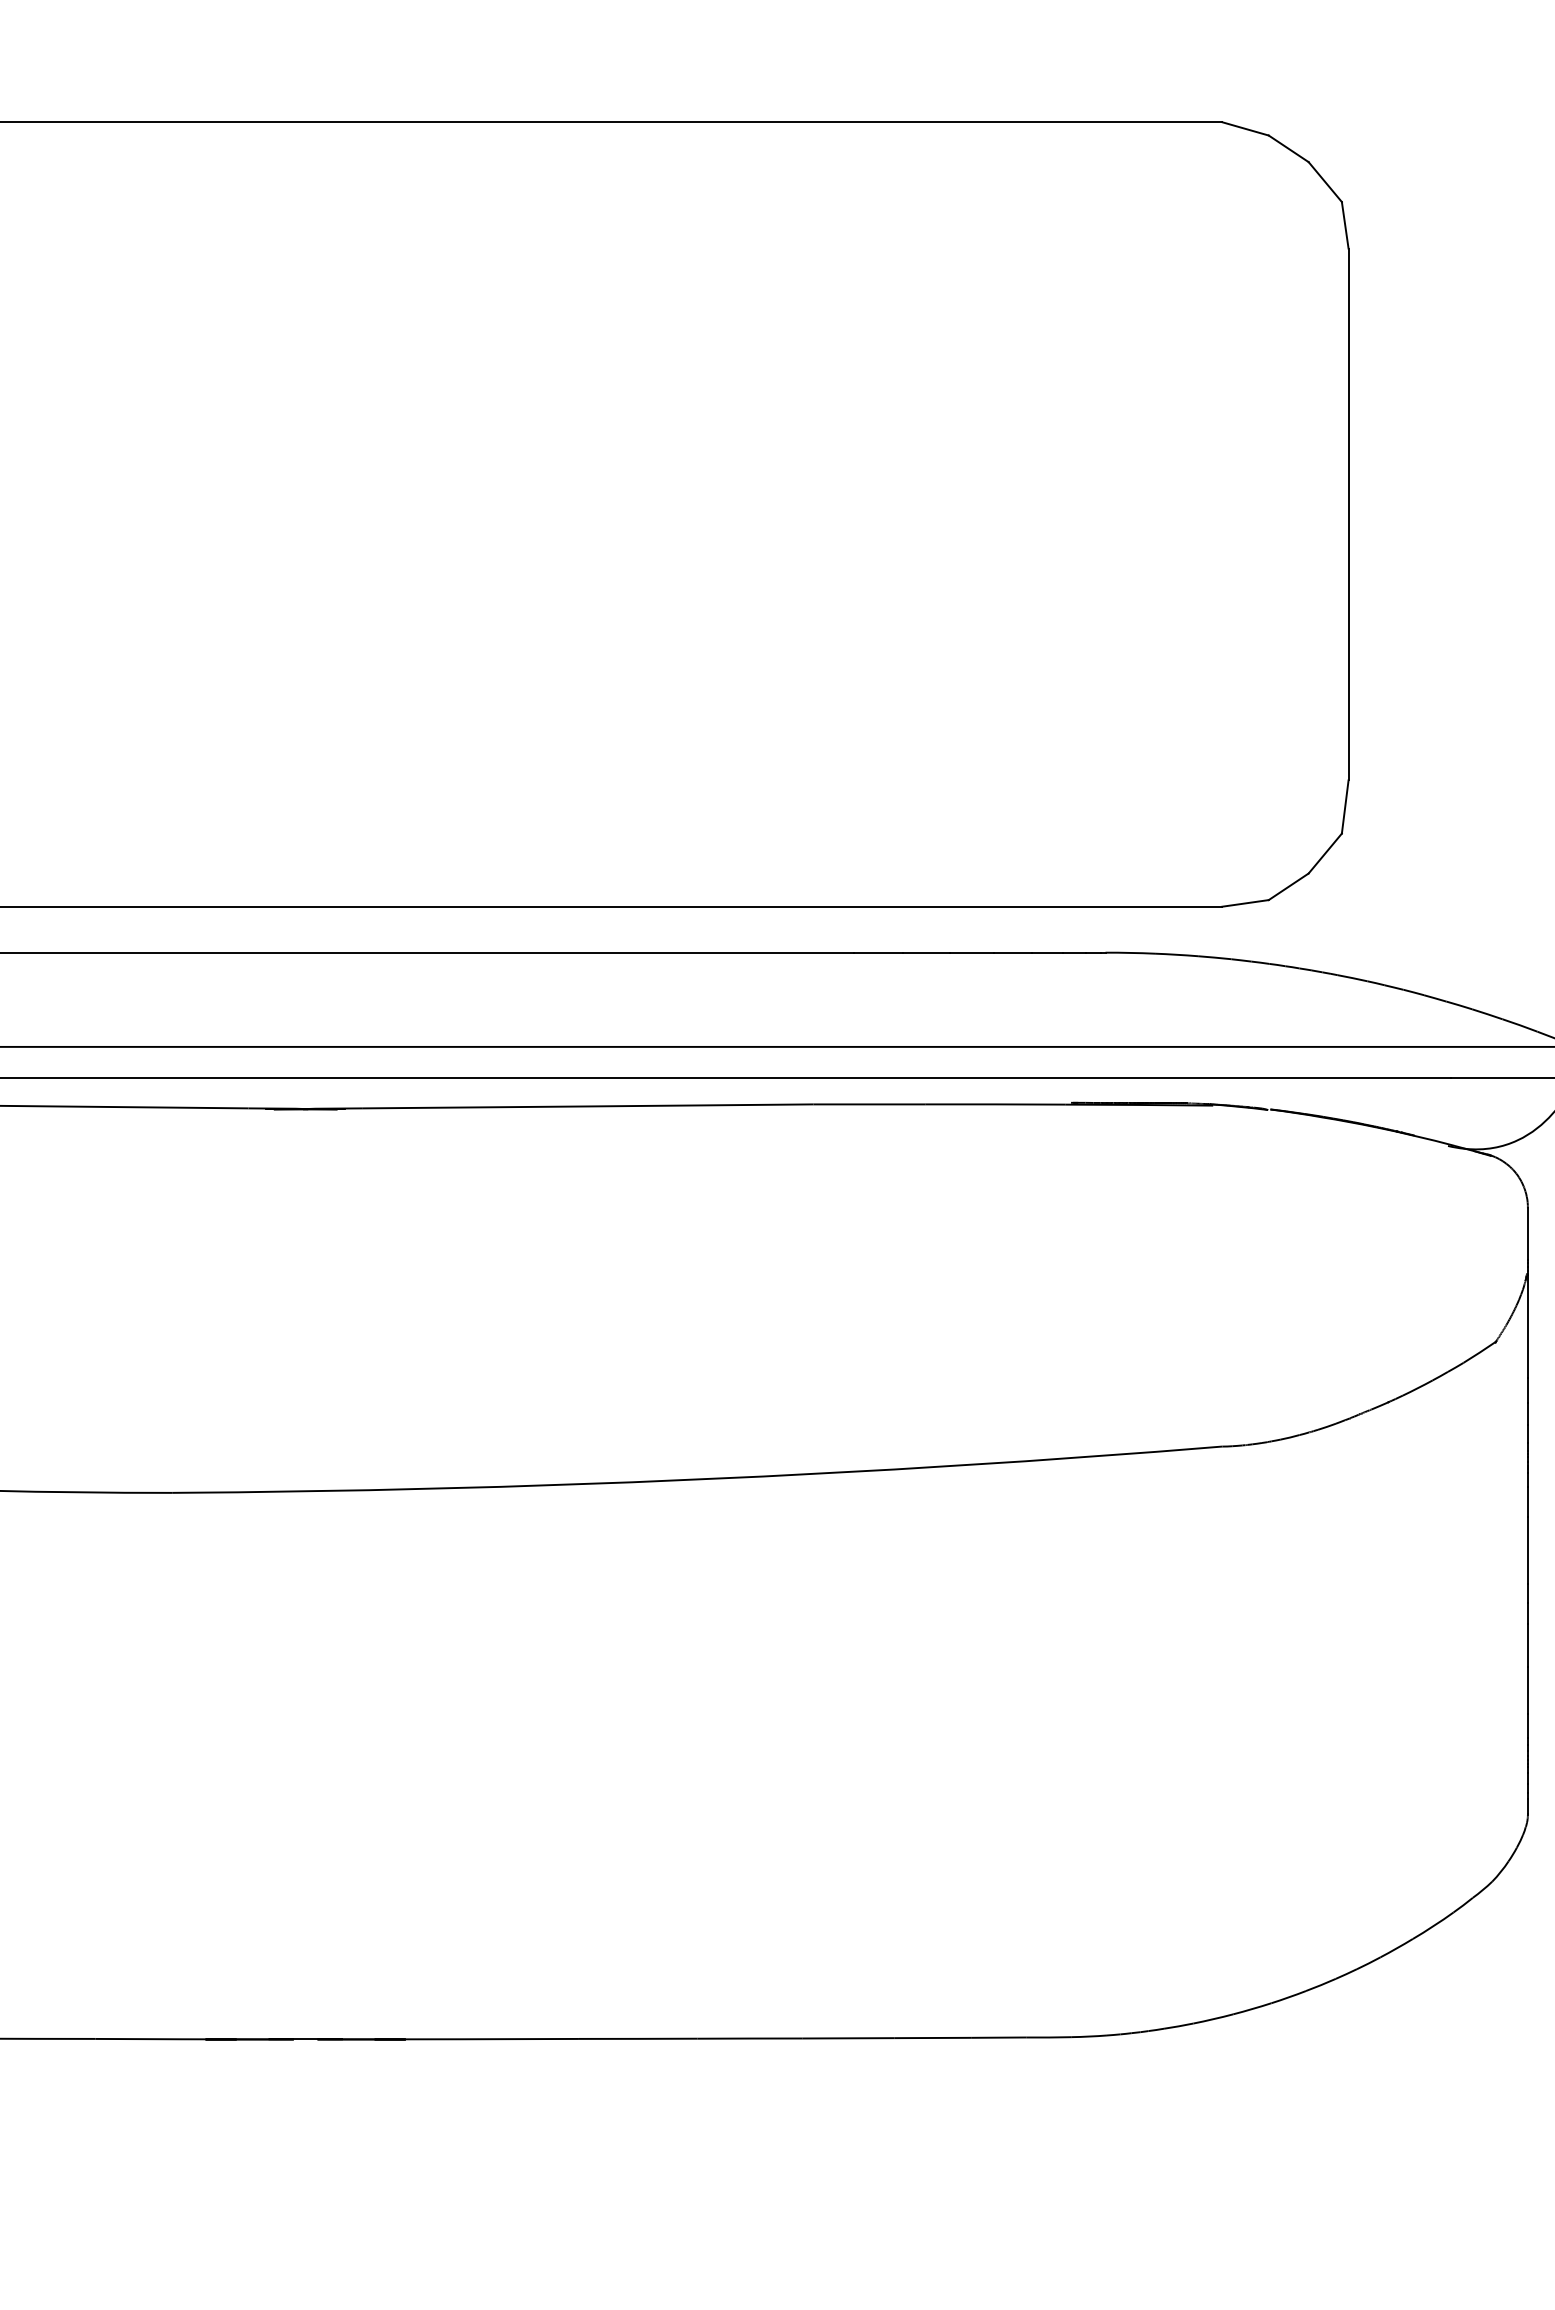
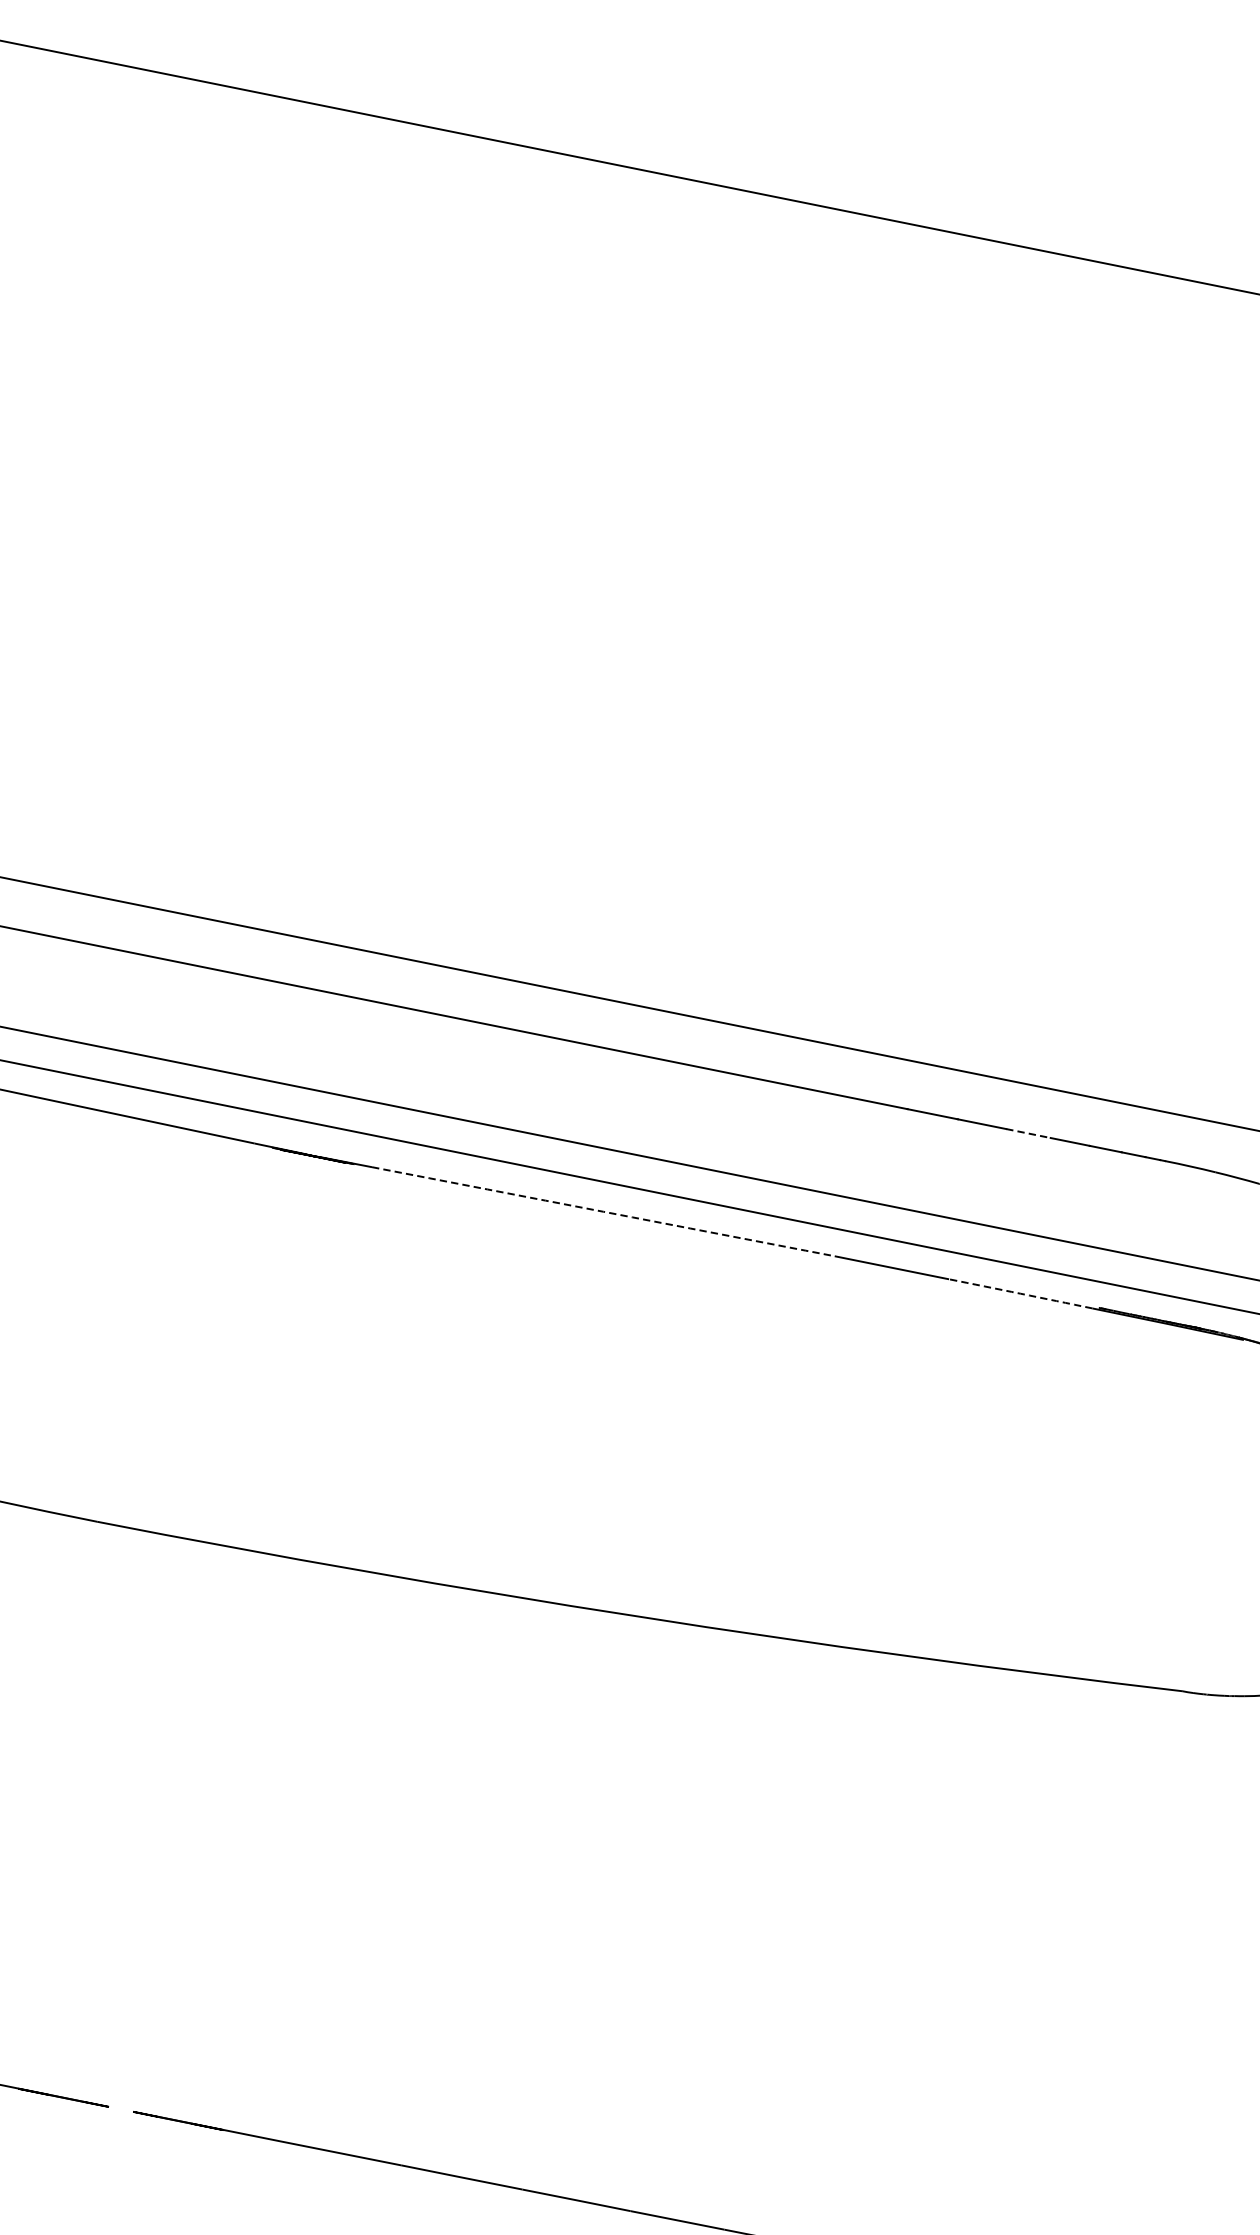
line: (972, 952) -> (1028, 1133), solid -> dashed
arc: (995, 1104) -> (1021, 1293), solid -> dashed
arc: (588, 1106) -> (603, 1211), solid -> dashed
line: (305, 2039) -> (120, 2109), removed

